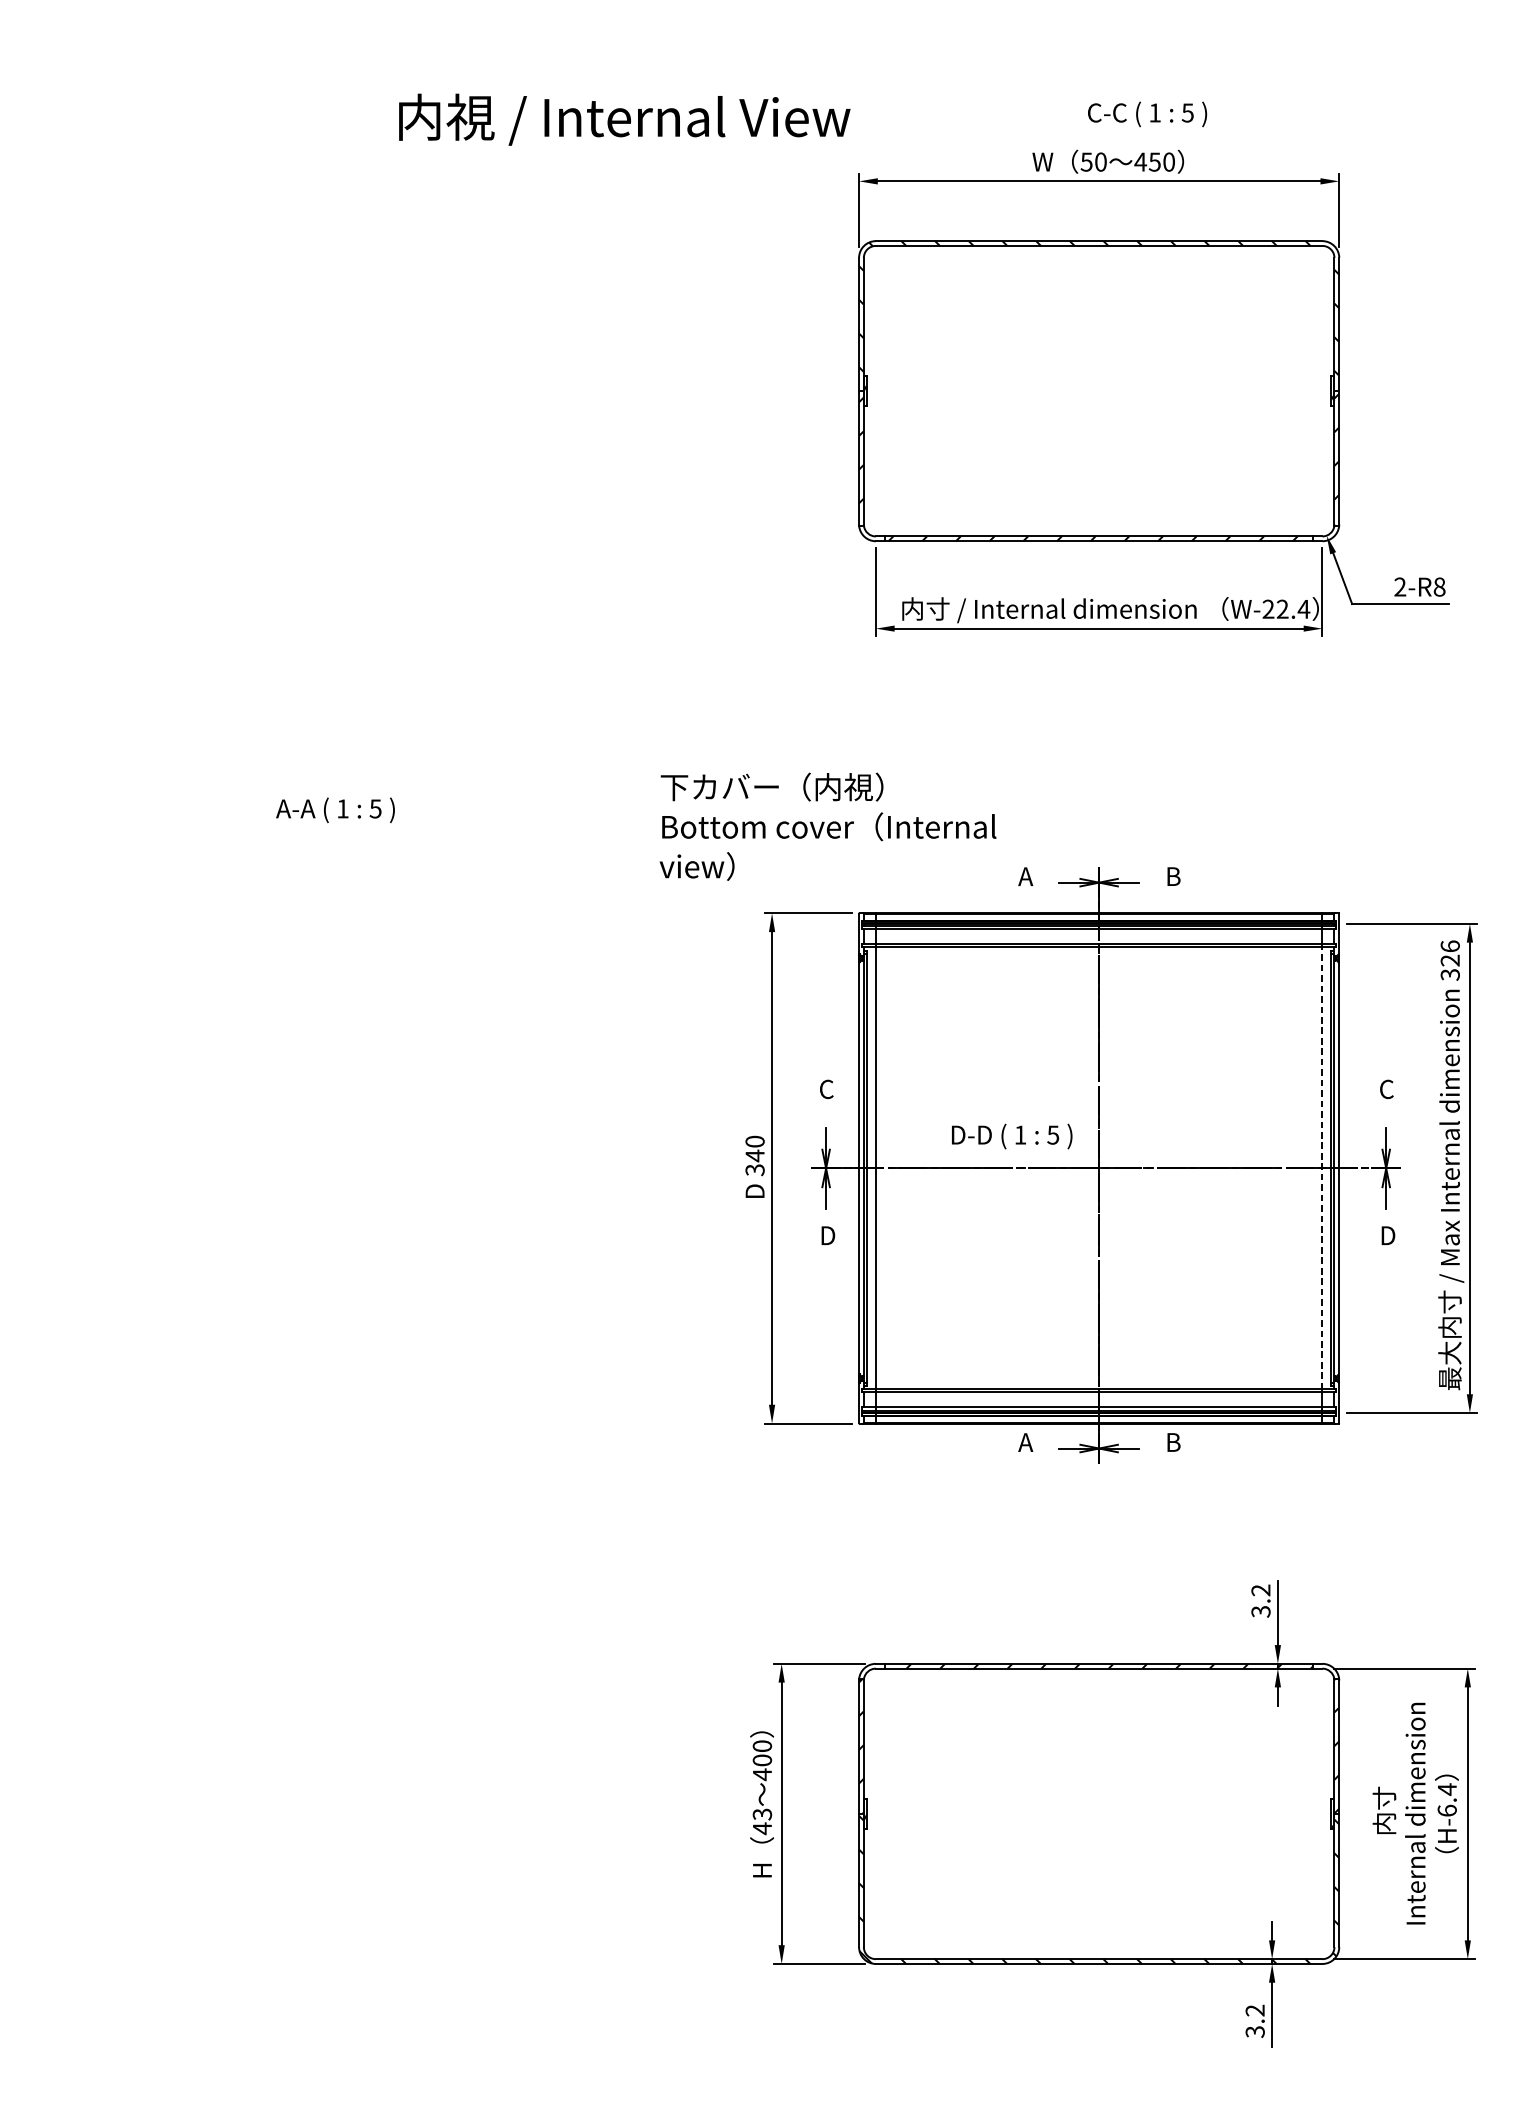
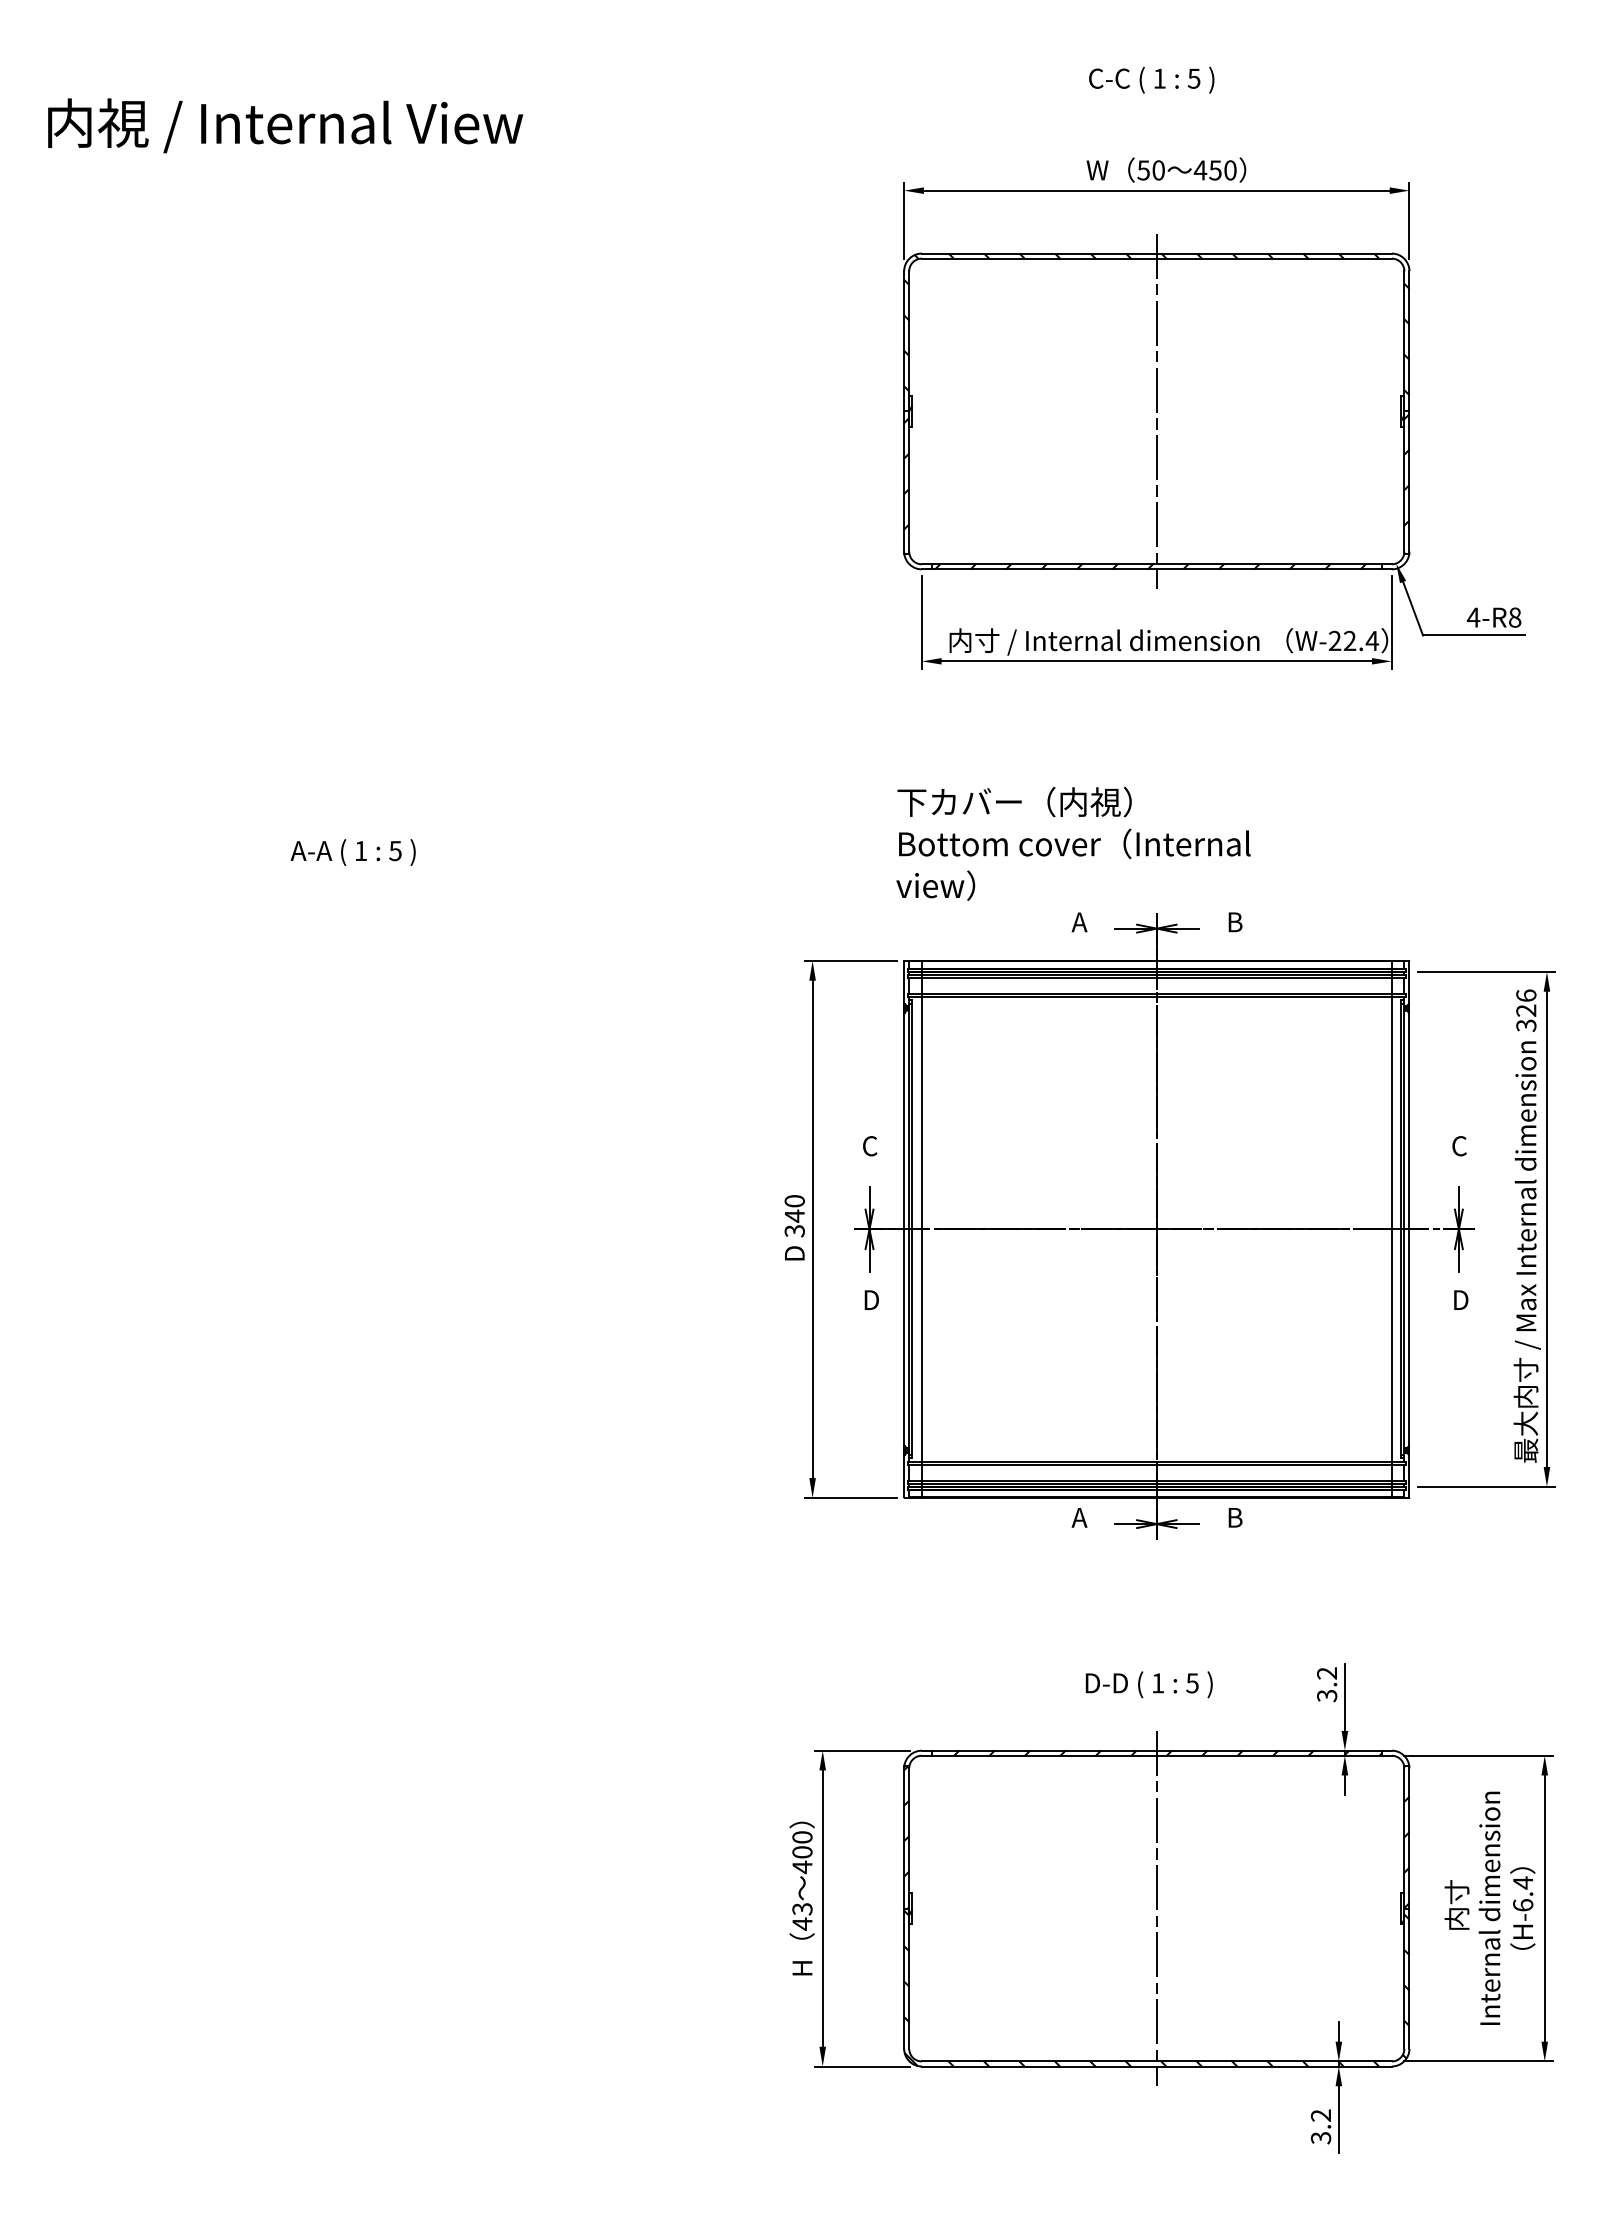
text: (1147, 113) -> (1151, 79), moved
text: (624, 119) -> (285, 125), moved
line: (1098, 391) -> (1156, 411), added
text: (1400, 586) -> (1473, 617), 2-R8 -> 4-R8
text: (828, 826) -> (1073, 843), moved
text: (1011, 1136) -> (1148, 1684), moved
line: (1322, 1168) -> (1391, 1229), dashed -> solid
line: (1098, 1813) -> (1156, 1908), added

